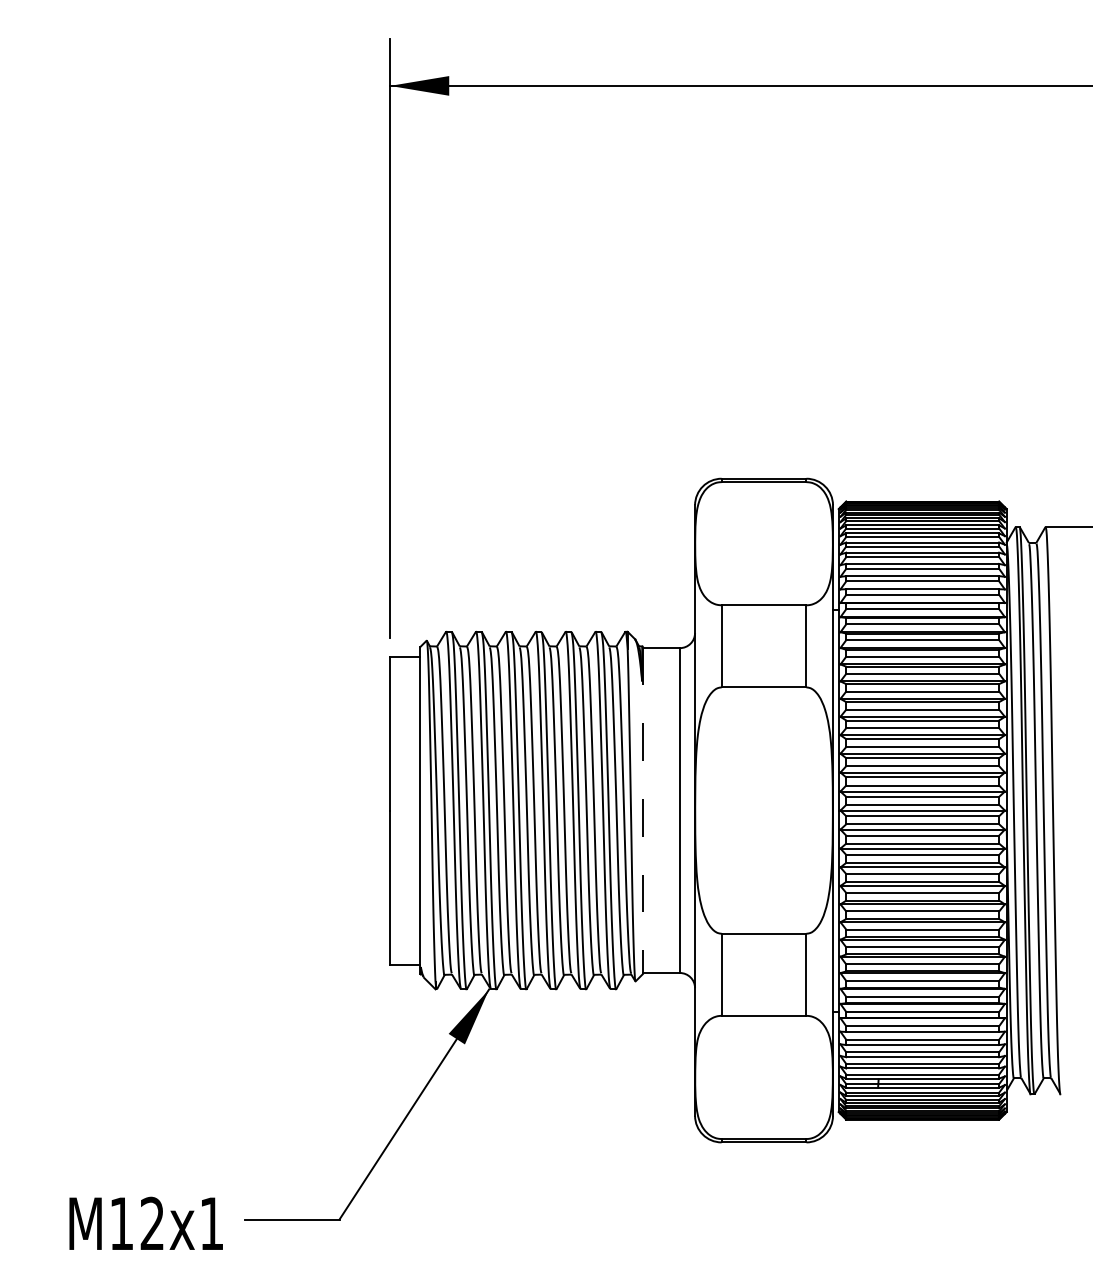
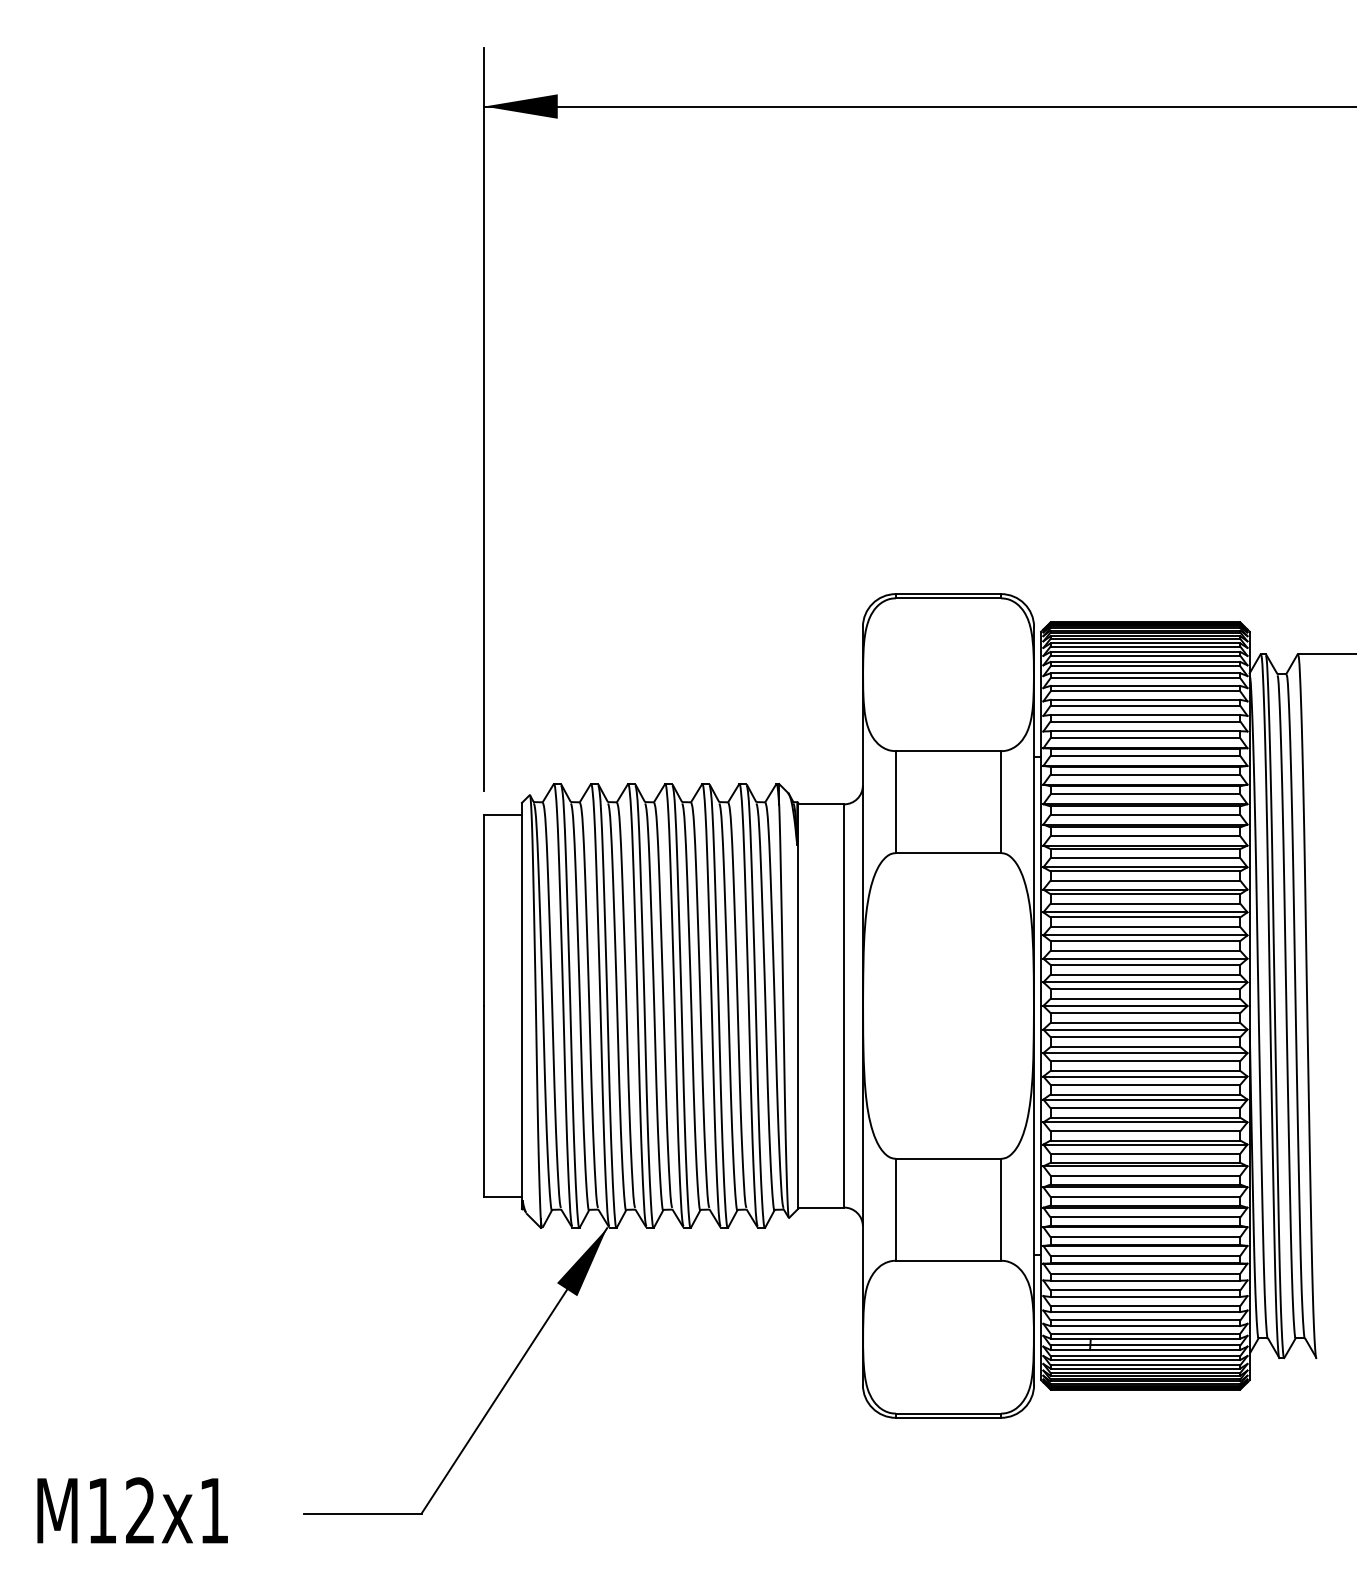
line: (643, 811) -> (798, 1006), dashed -> solid
text: (146, 1223) -> (132, 1510), moved

